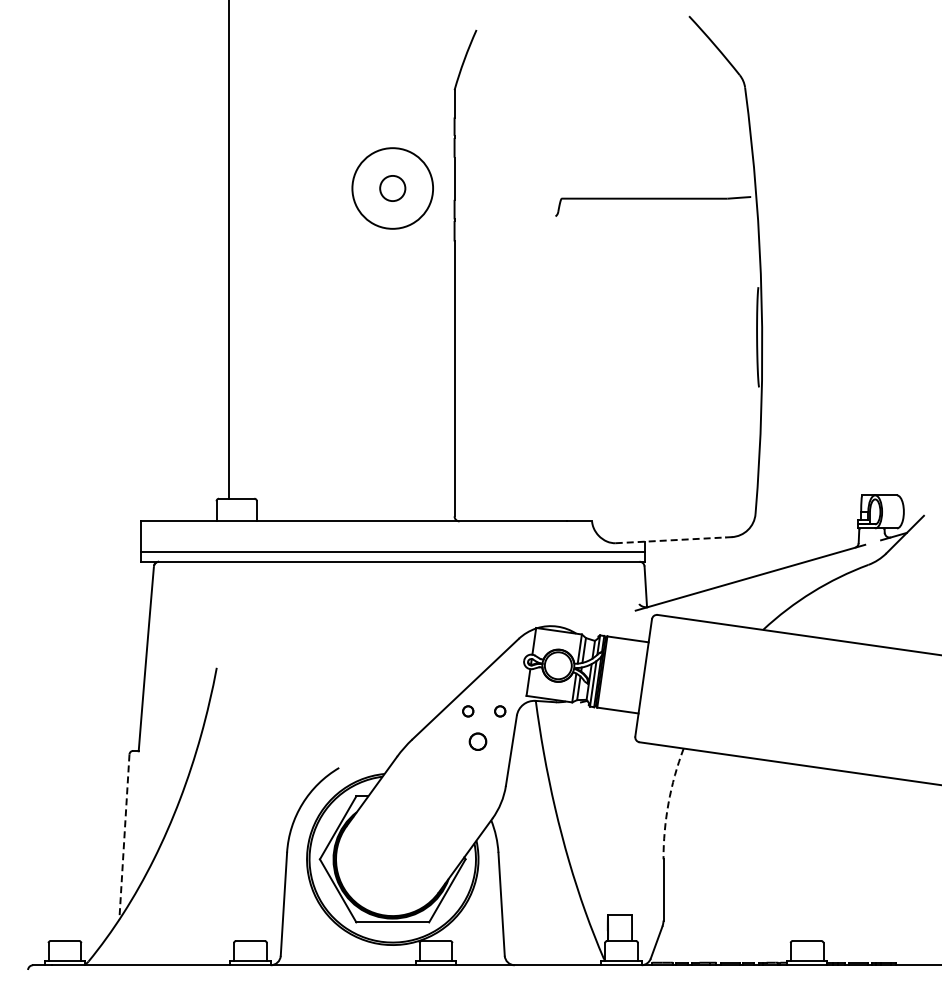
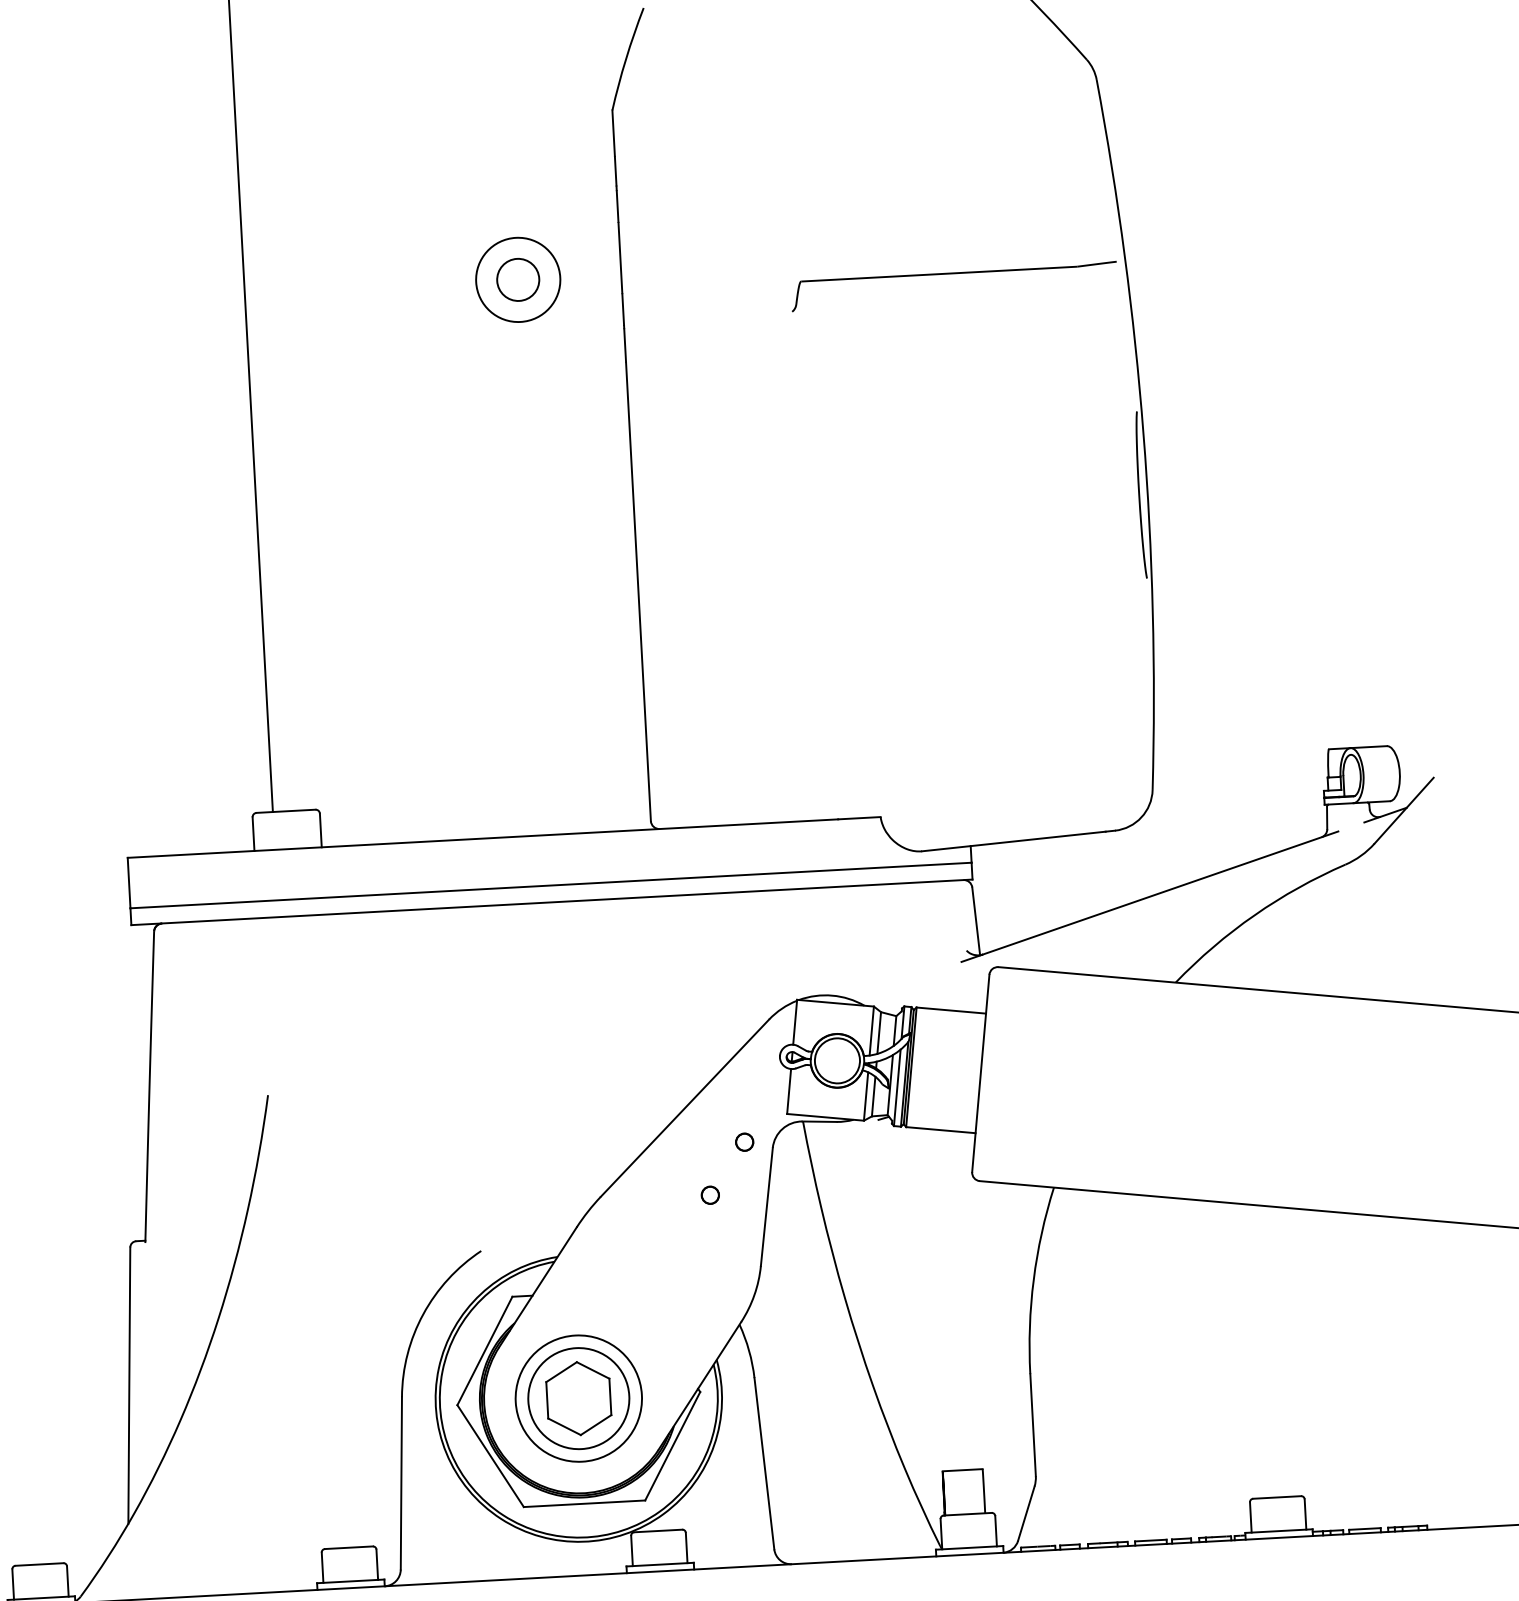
circle: (392, 188) -> (517, 279), size x0.62
line: (671, 540) -> (1014, 841), dashed -> solid
circle: (468, 711) -> (691, 1145), removed
part: (477, 742) -> (709, 1196), size x0.62
arc: (668, 803) -> (1033, 1280), dashed -> solid
line: (124, 837) -> (129, 1386), dashed -> solid
part: (392, 859) -> (578, 1398), added

